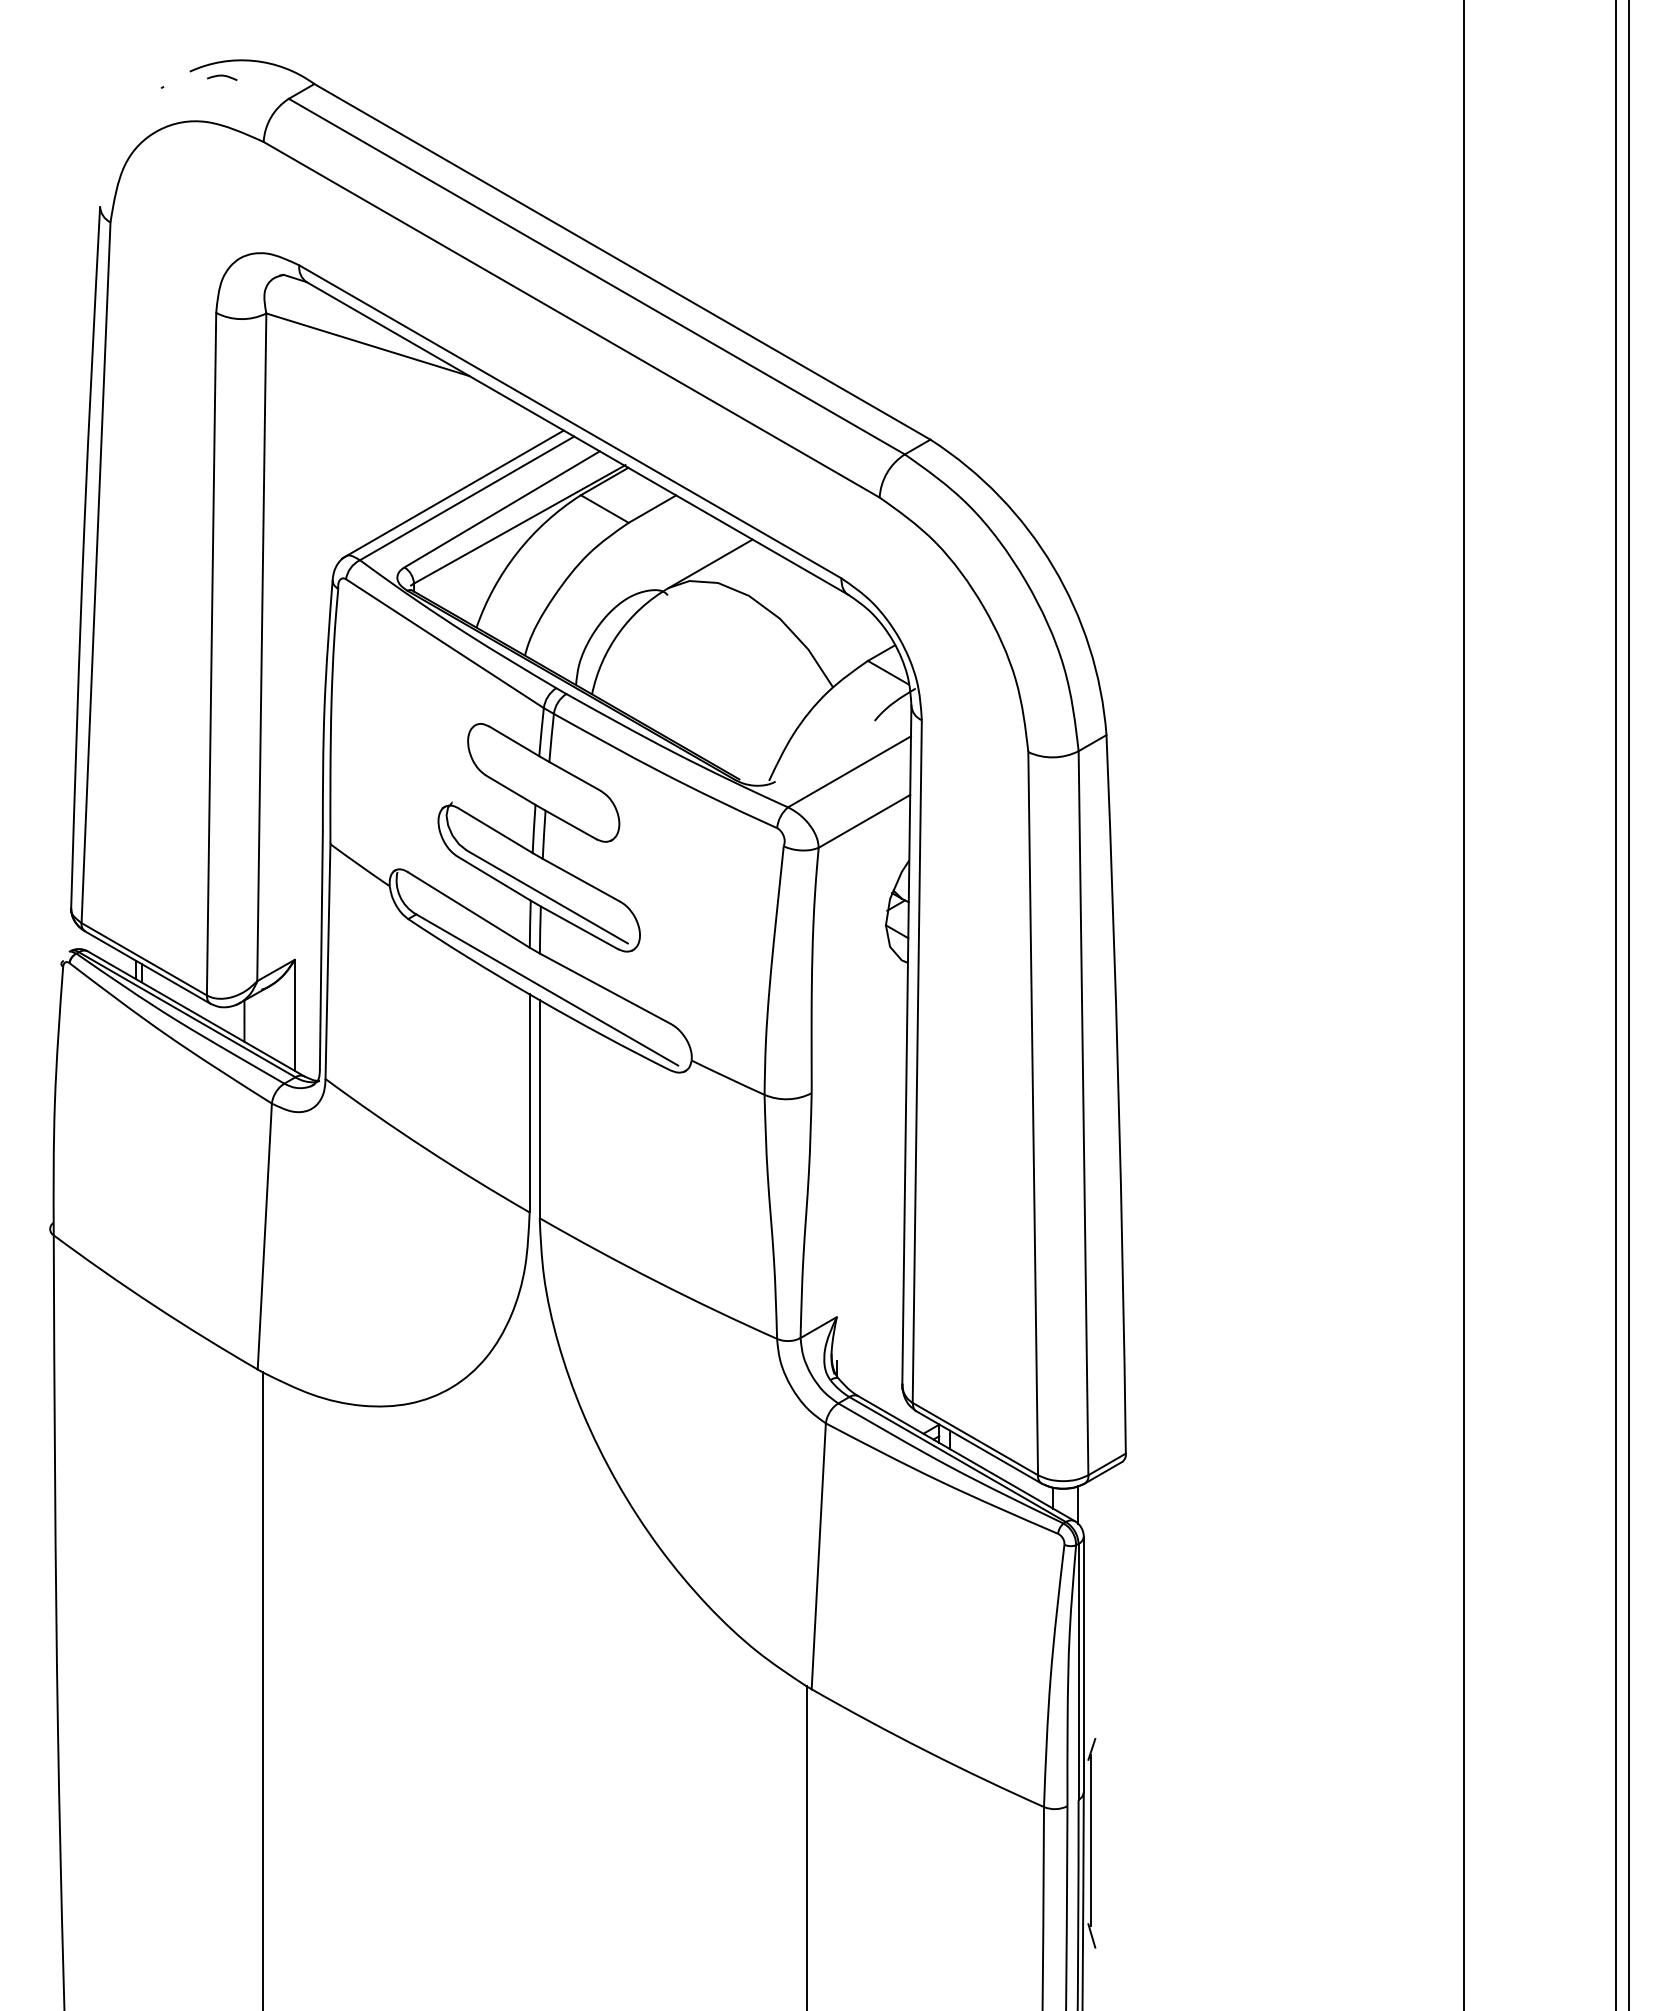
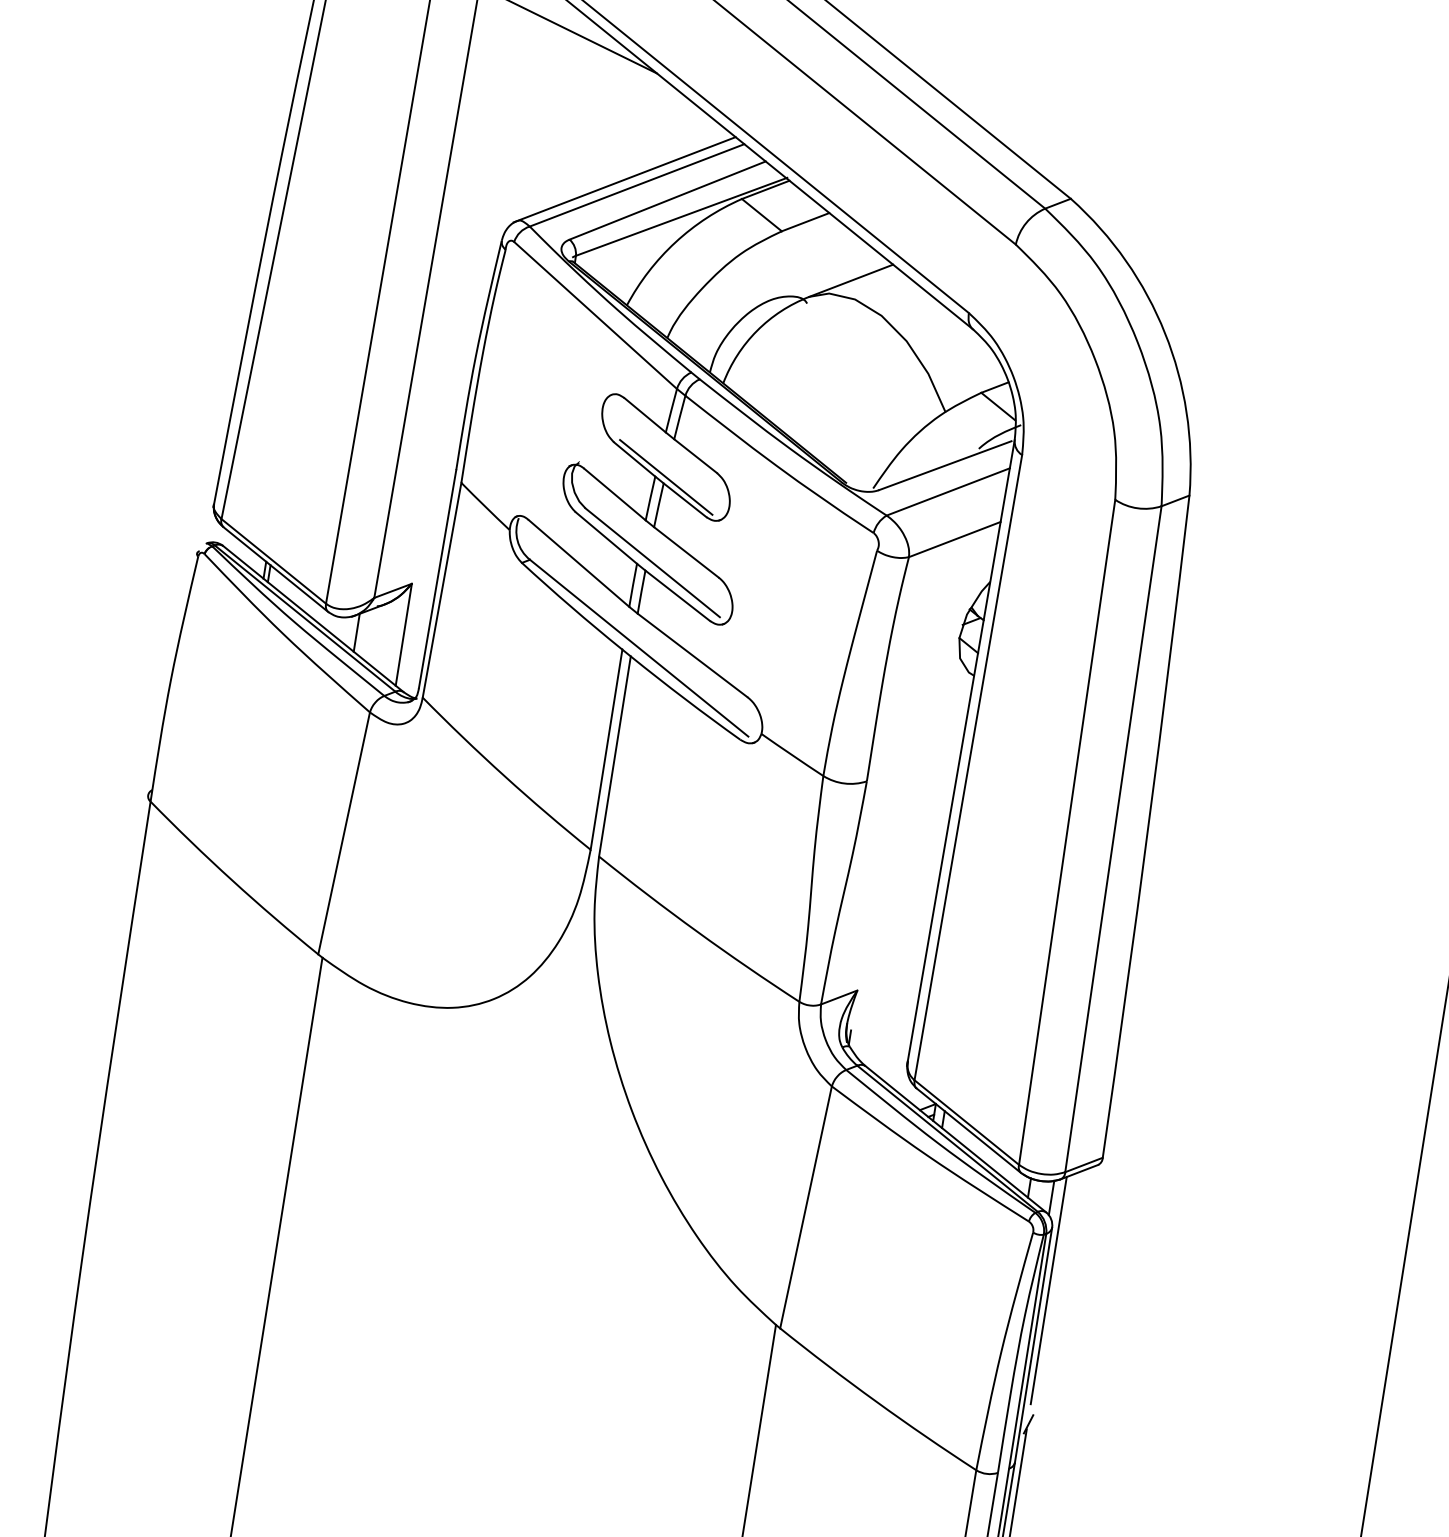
line: (841, 744) -> (944, 465), added
line: (546, 803) -> (665, 476), added
line: (1090, 1603) -> (1048, 1290), added

